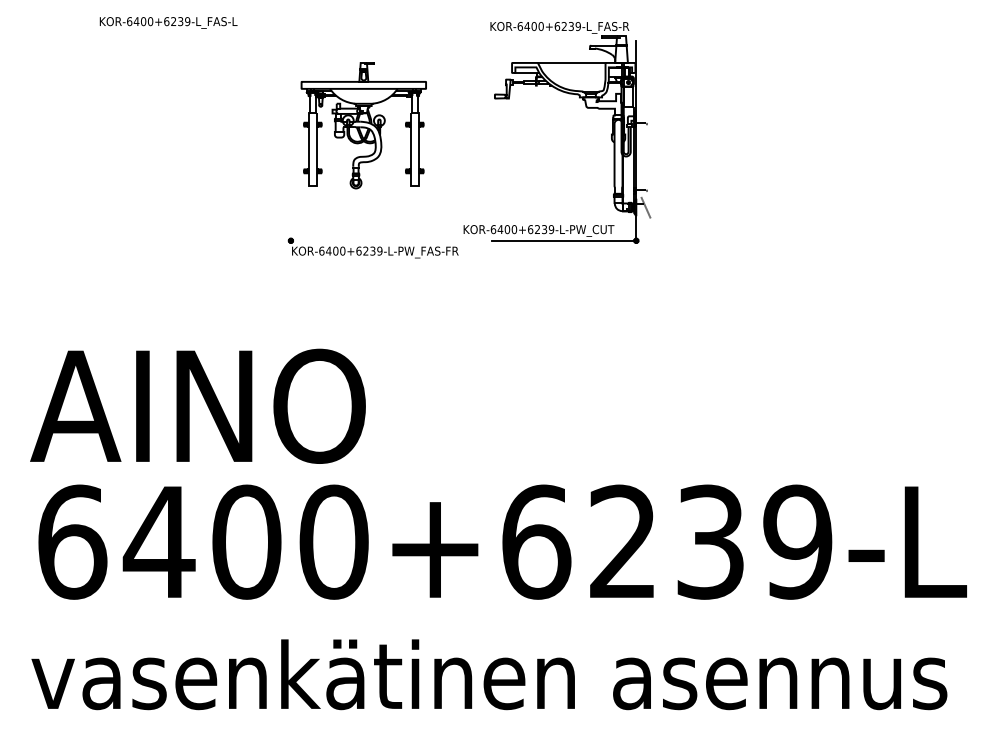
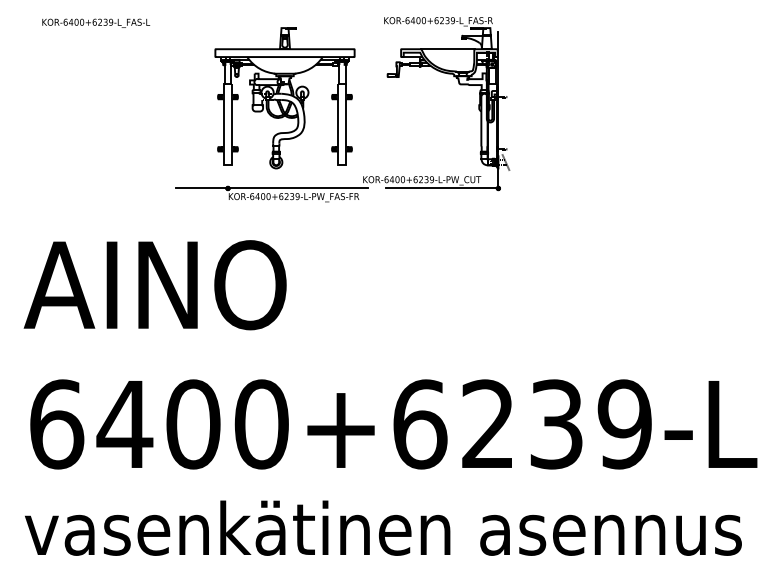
text: (168, 22) -> (96, 23), moved
part: (363, 125) -> (284, 98), size x1.43
line: (347, 240) -> (272, 188), added
text: (197, 405) -> (154, 284), moved

